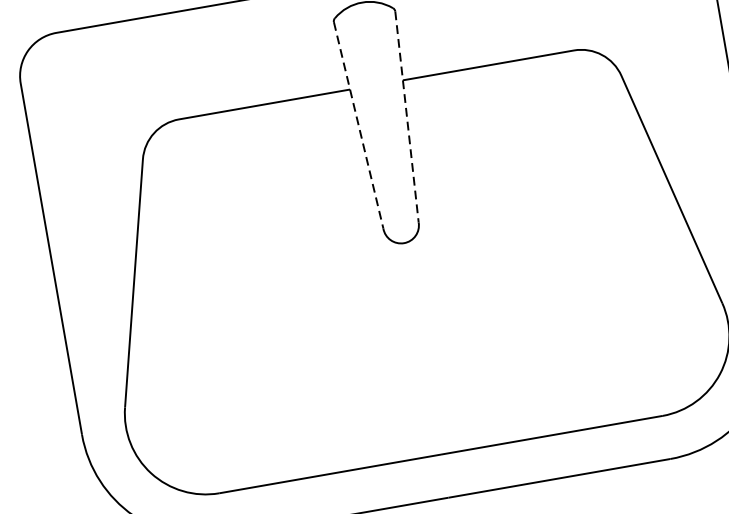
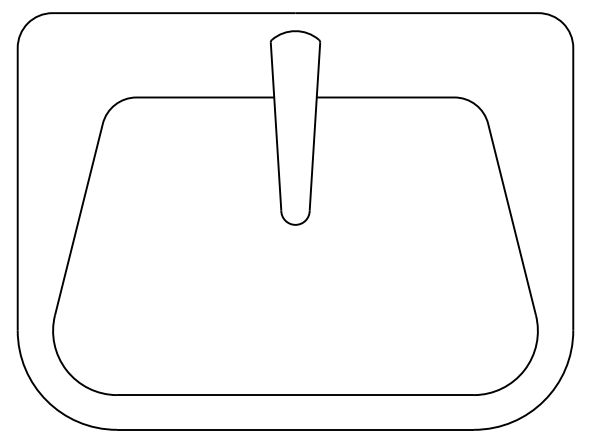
line: (406, 118) -> (314, 127), dashed -> solid
line: (359, 126) -> (276, 127), dashed -> solid

